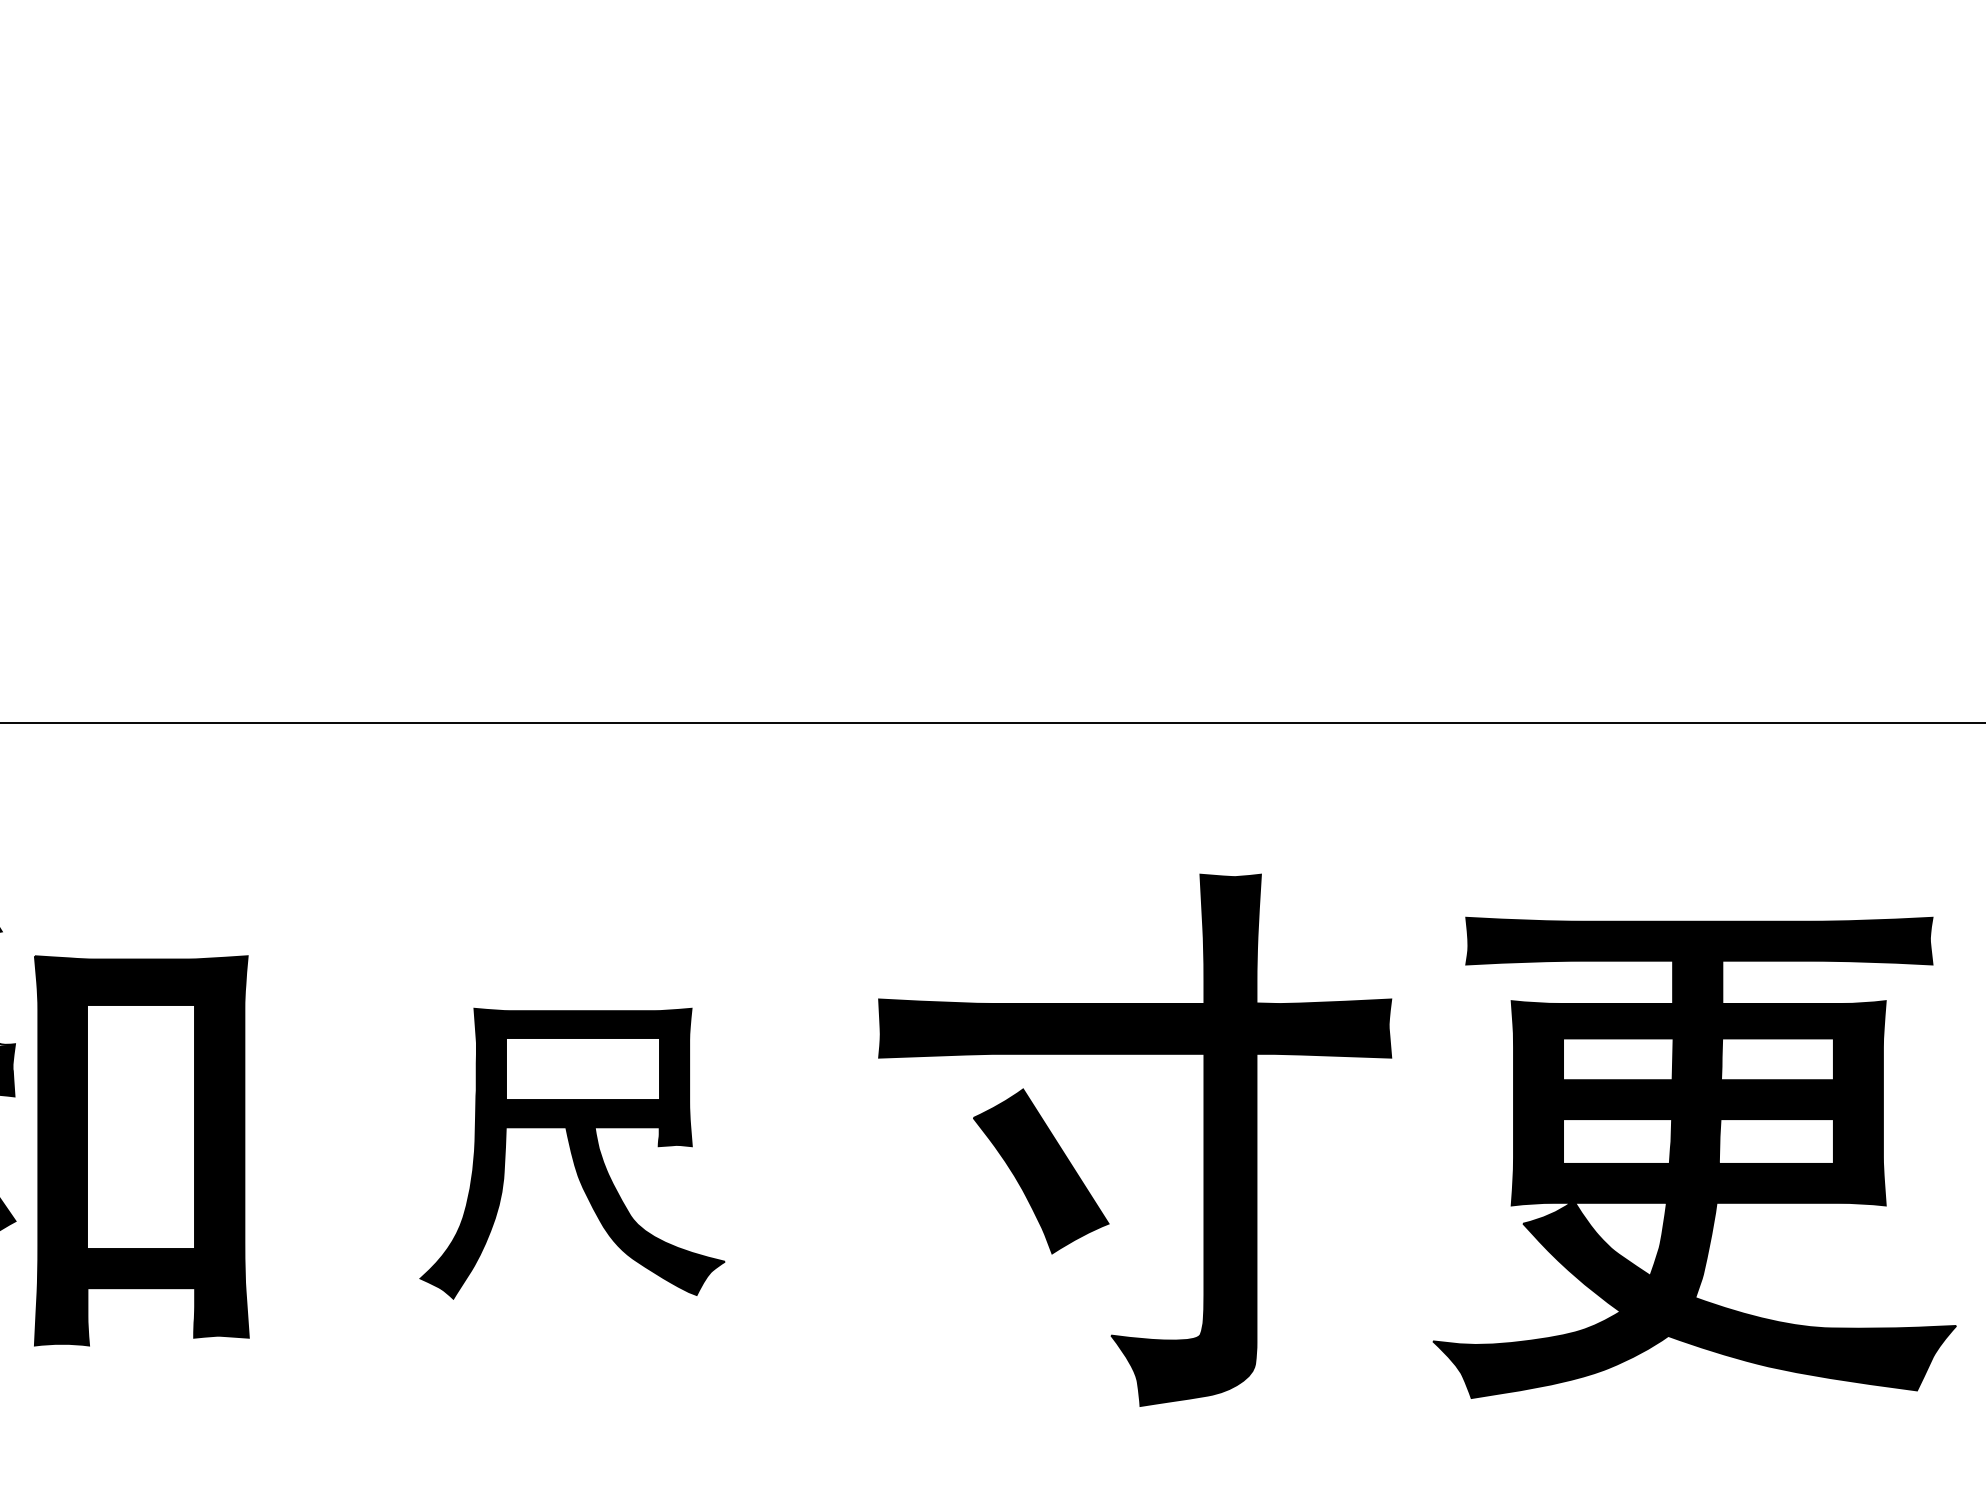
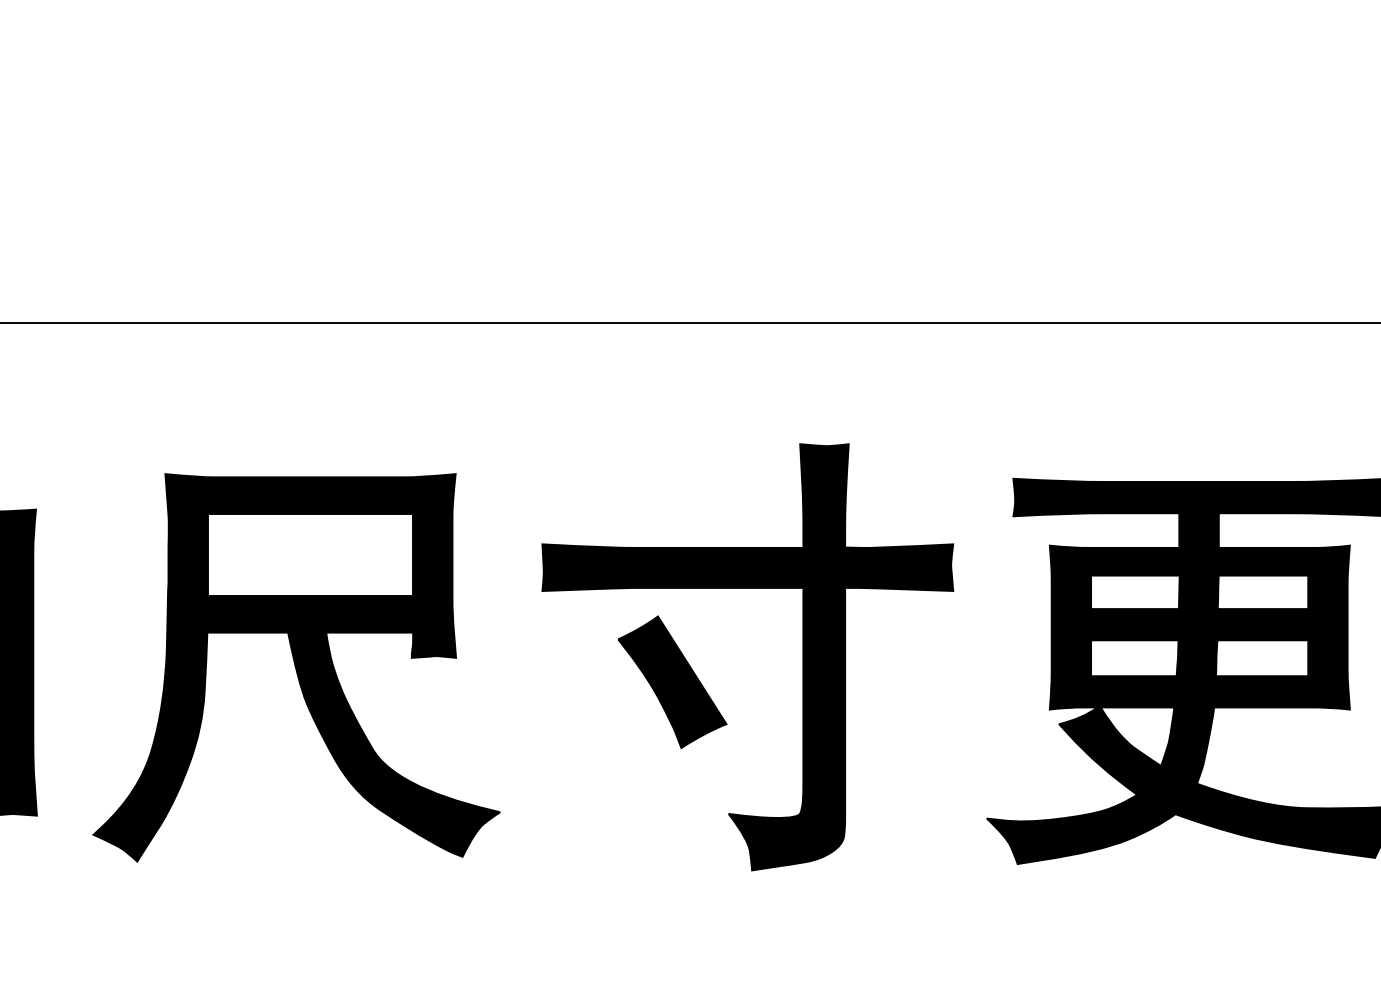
part: (572, 1153) -> (296, 667), size x1.67

